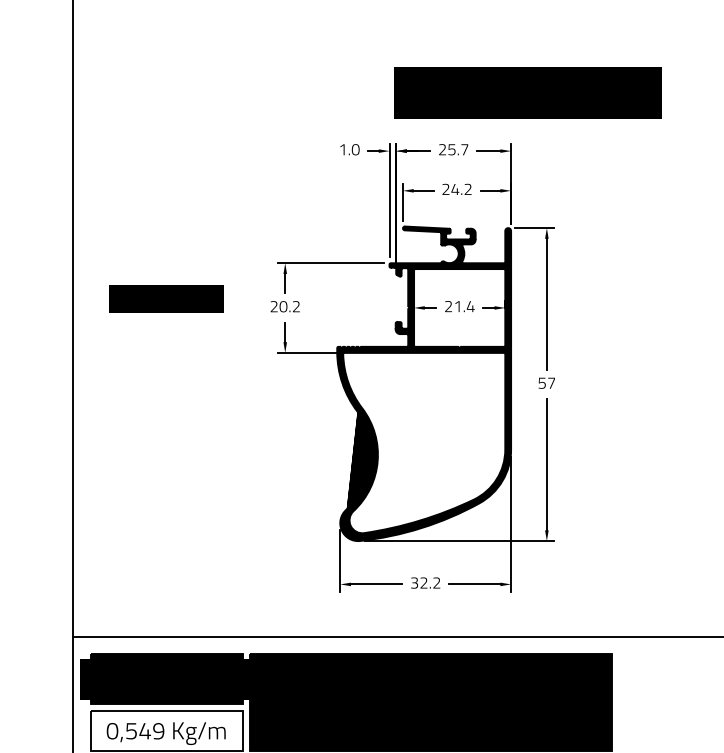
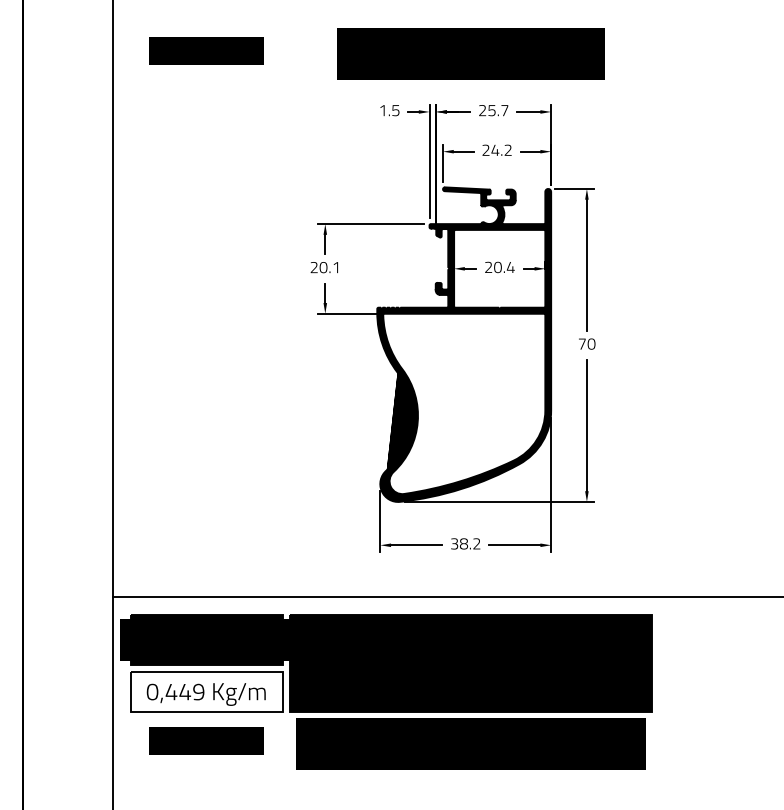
text: (527, 92) -> (470, 53), moved
text: (355, 149) -> (395, 110), 1.0 -> 1.5
text: (166, 298) -> (206, 50), moved
text: (296, 306) -> (336, 267), 20.2 -> 20.1
text: (457, 306) -> (497, 267), 21.4 -> 20.4
text: (546, 382) -> (586, 343), 57 -> 70
text: (424, 582) -> (464, 543), 32.2 -> 38.2
text: (131, 731) -> (171, 692), 0,549 -> 0,449

